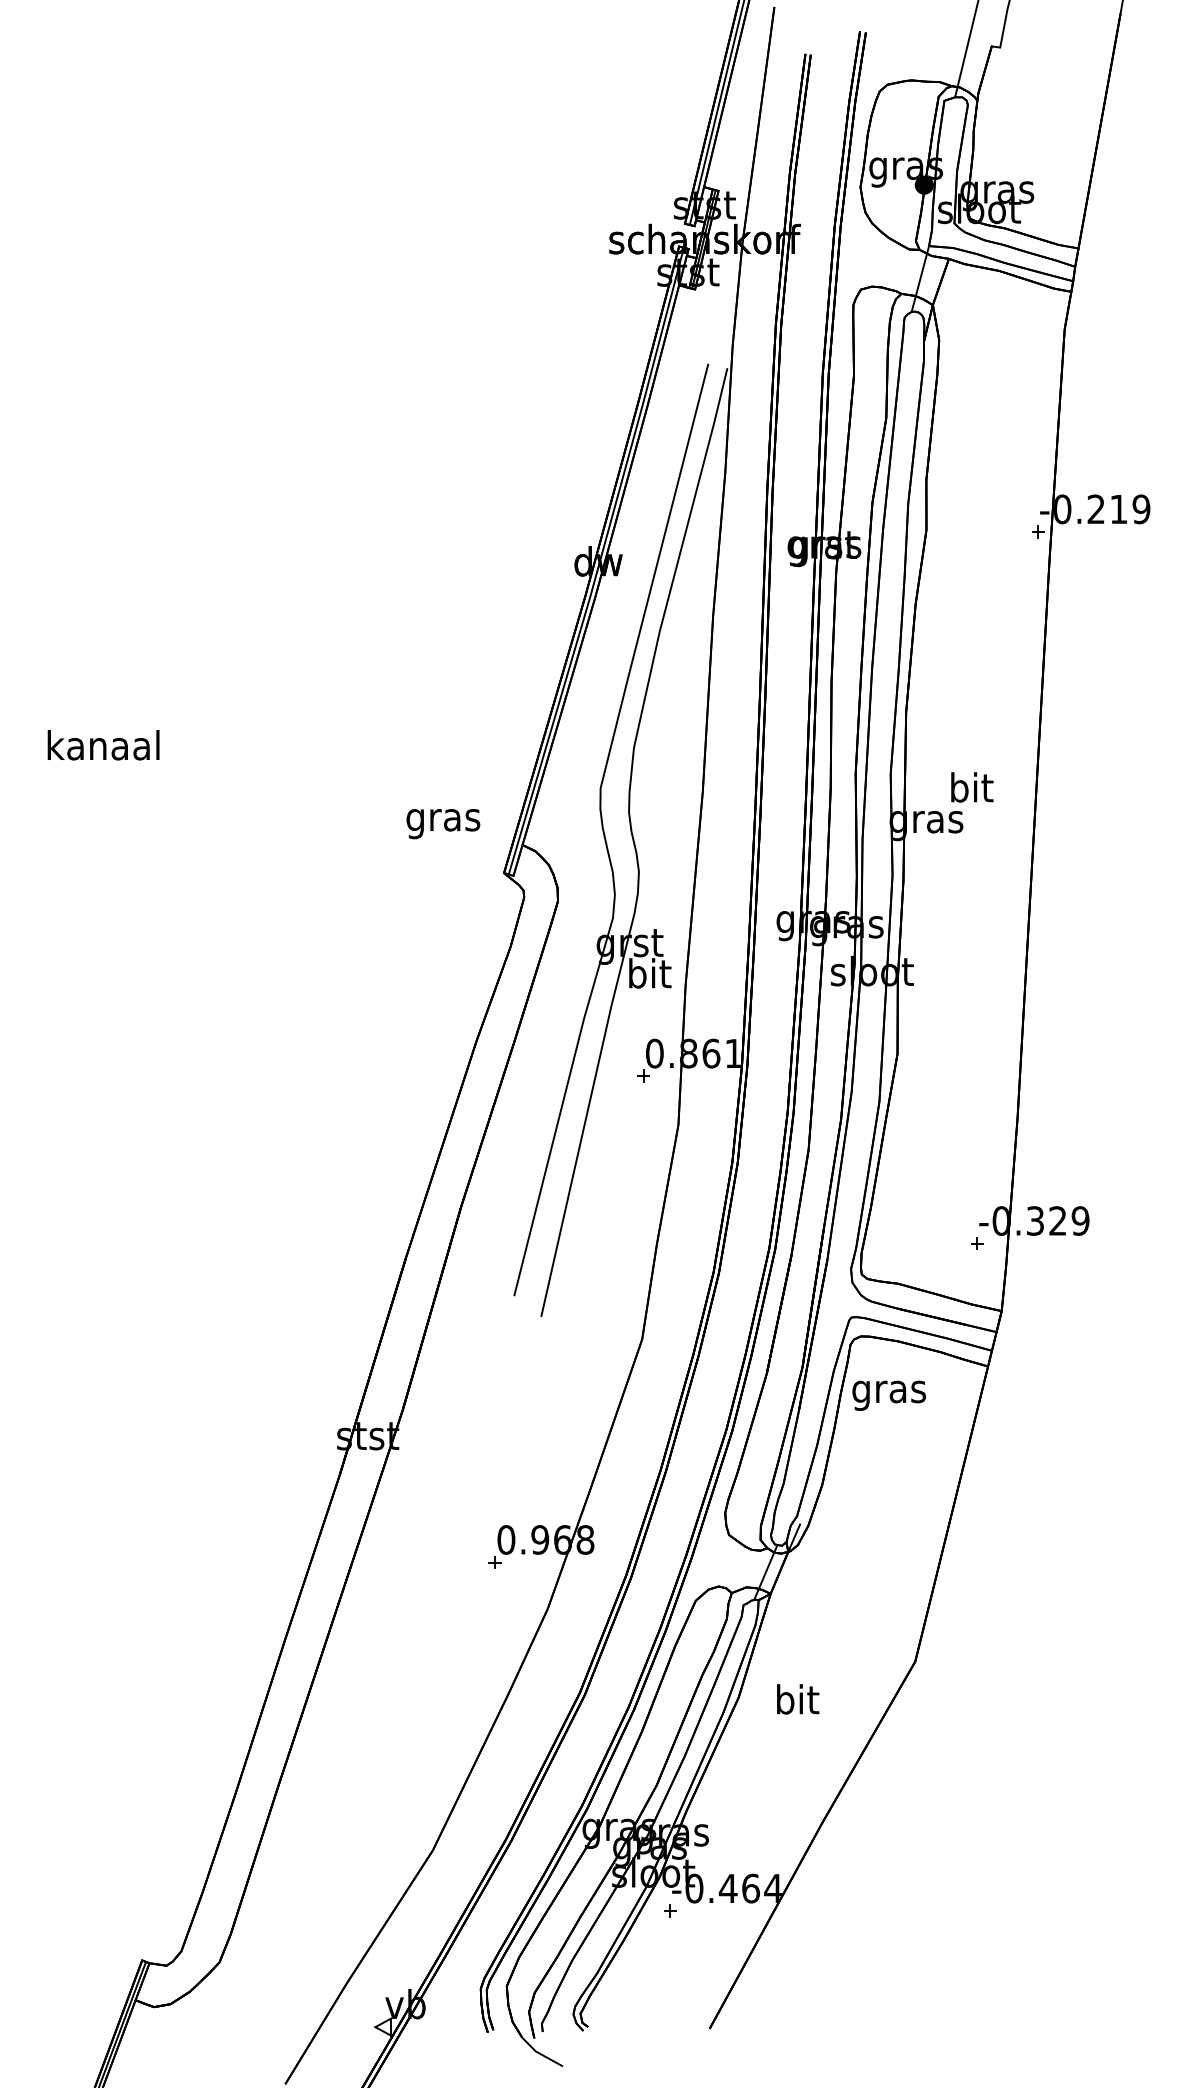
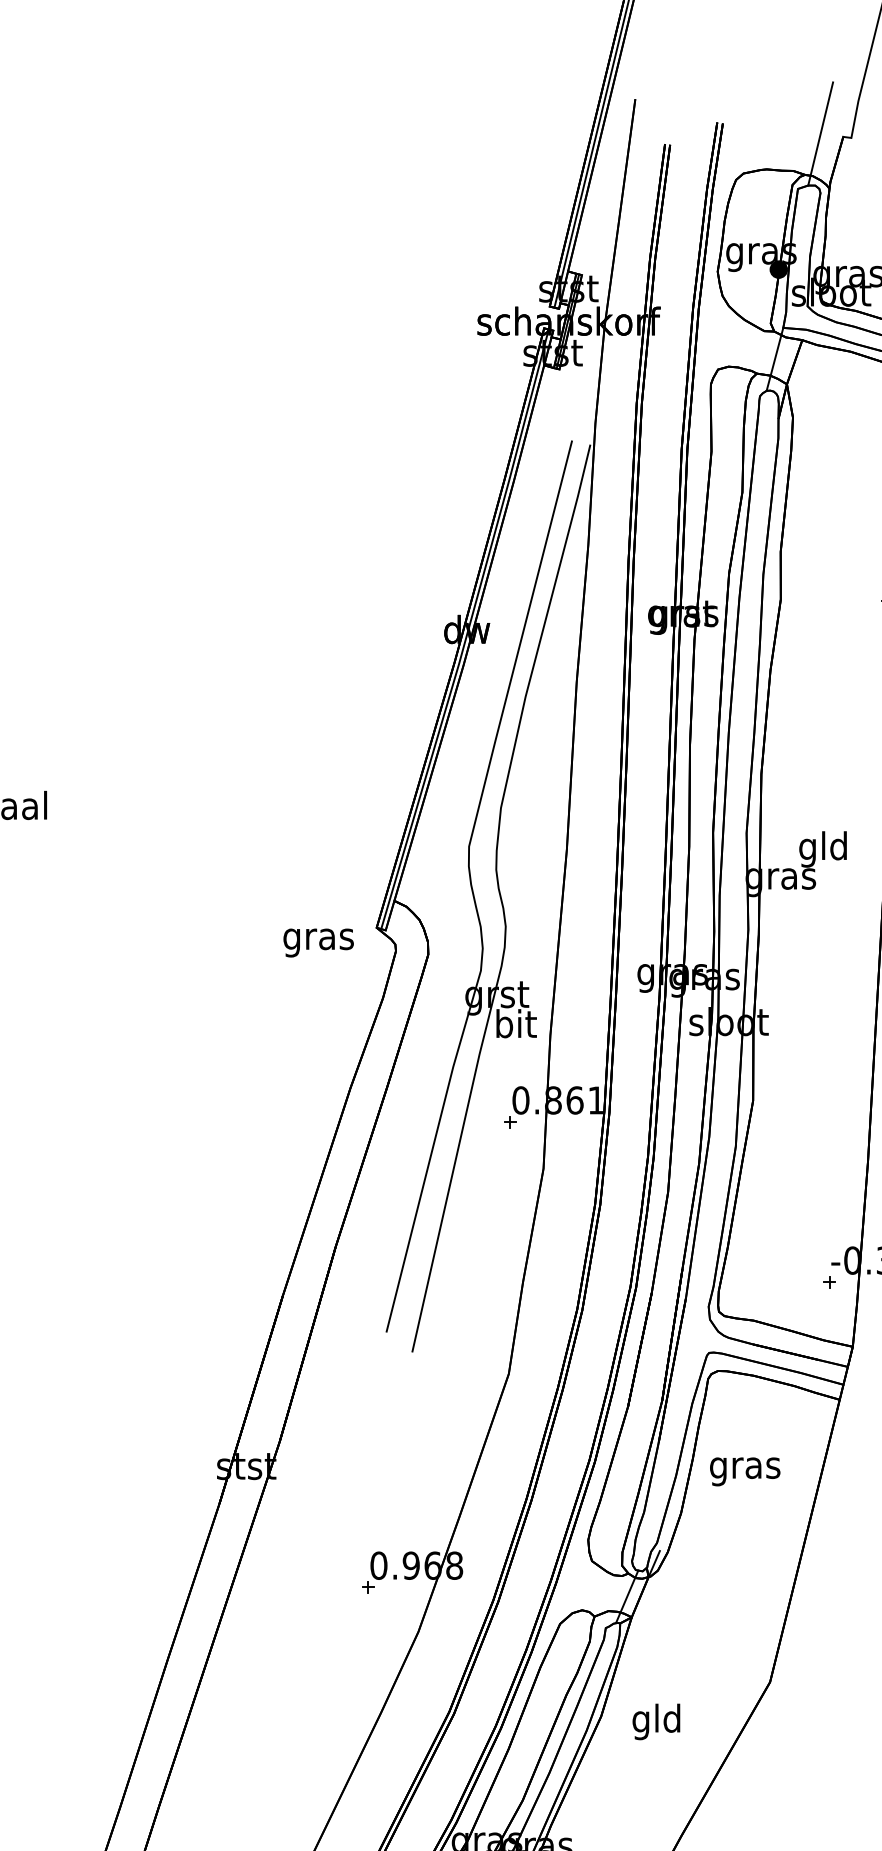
text: (970, 791) -> (822, 849), bit -> gld
text: (443, 824) -> (318, 943), moved
text: (889, 1395) -> (745, 1471), moved
text: (796, 1703) -> (656, 1722), bit -> gld

